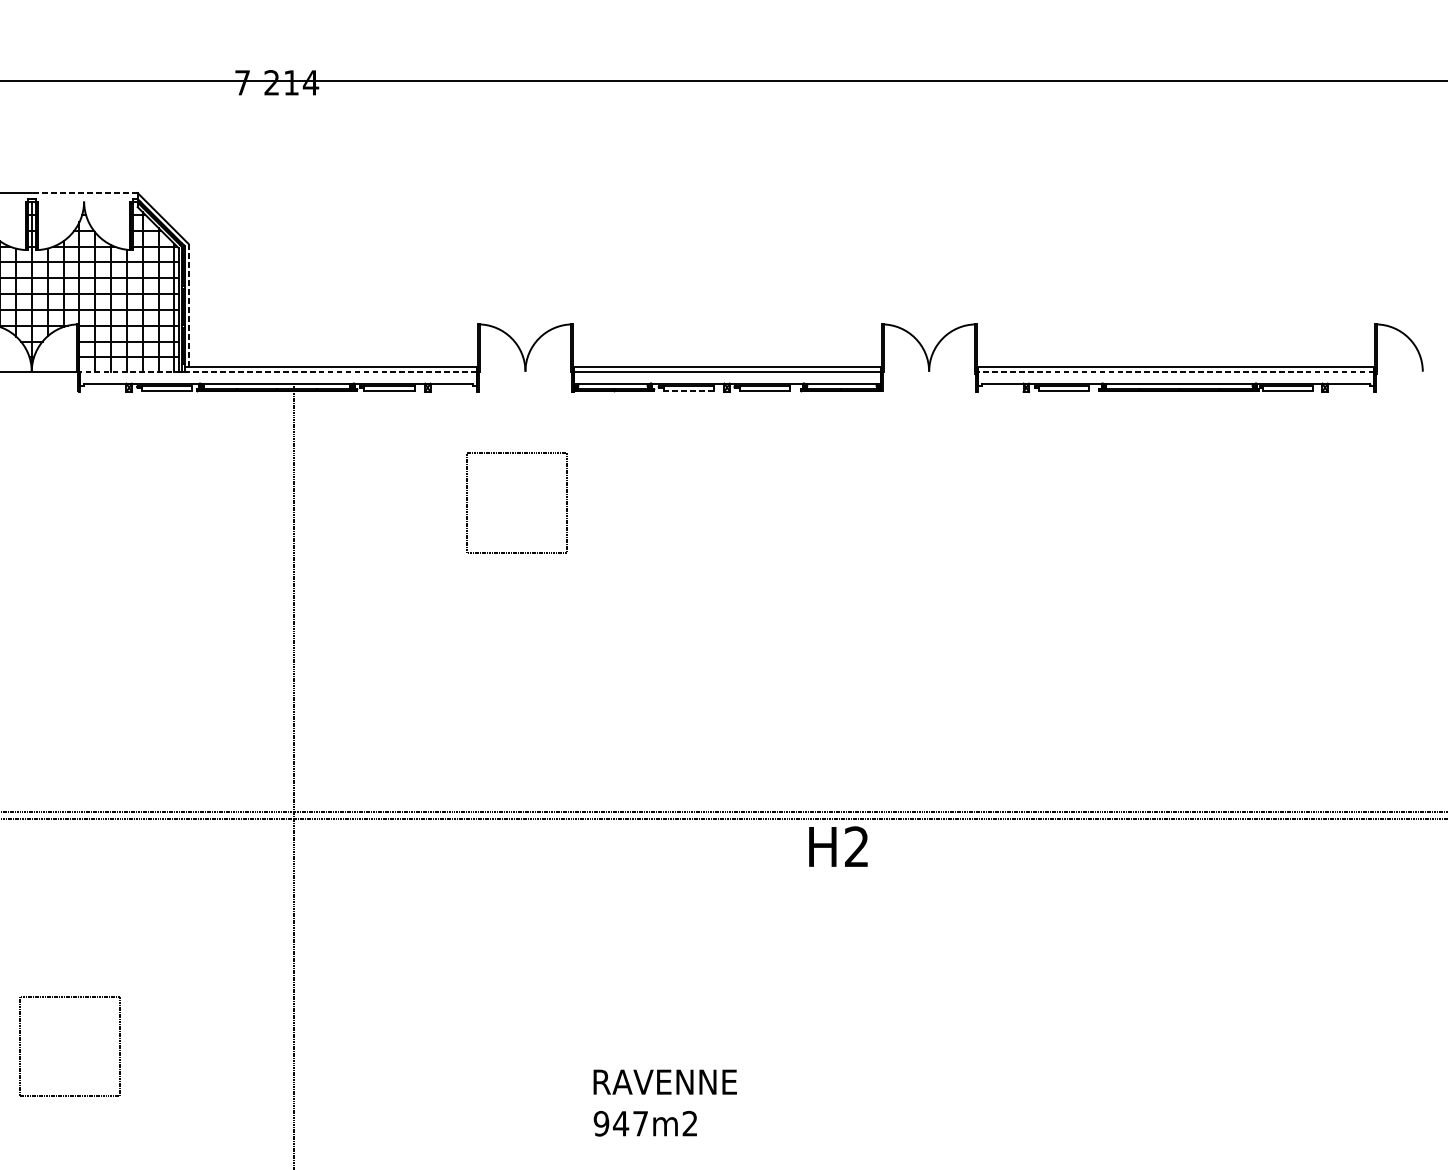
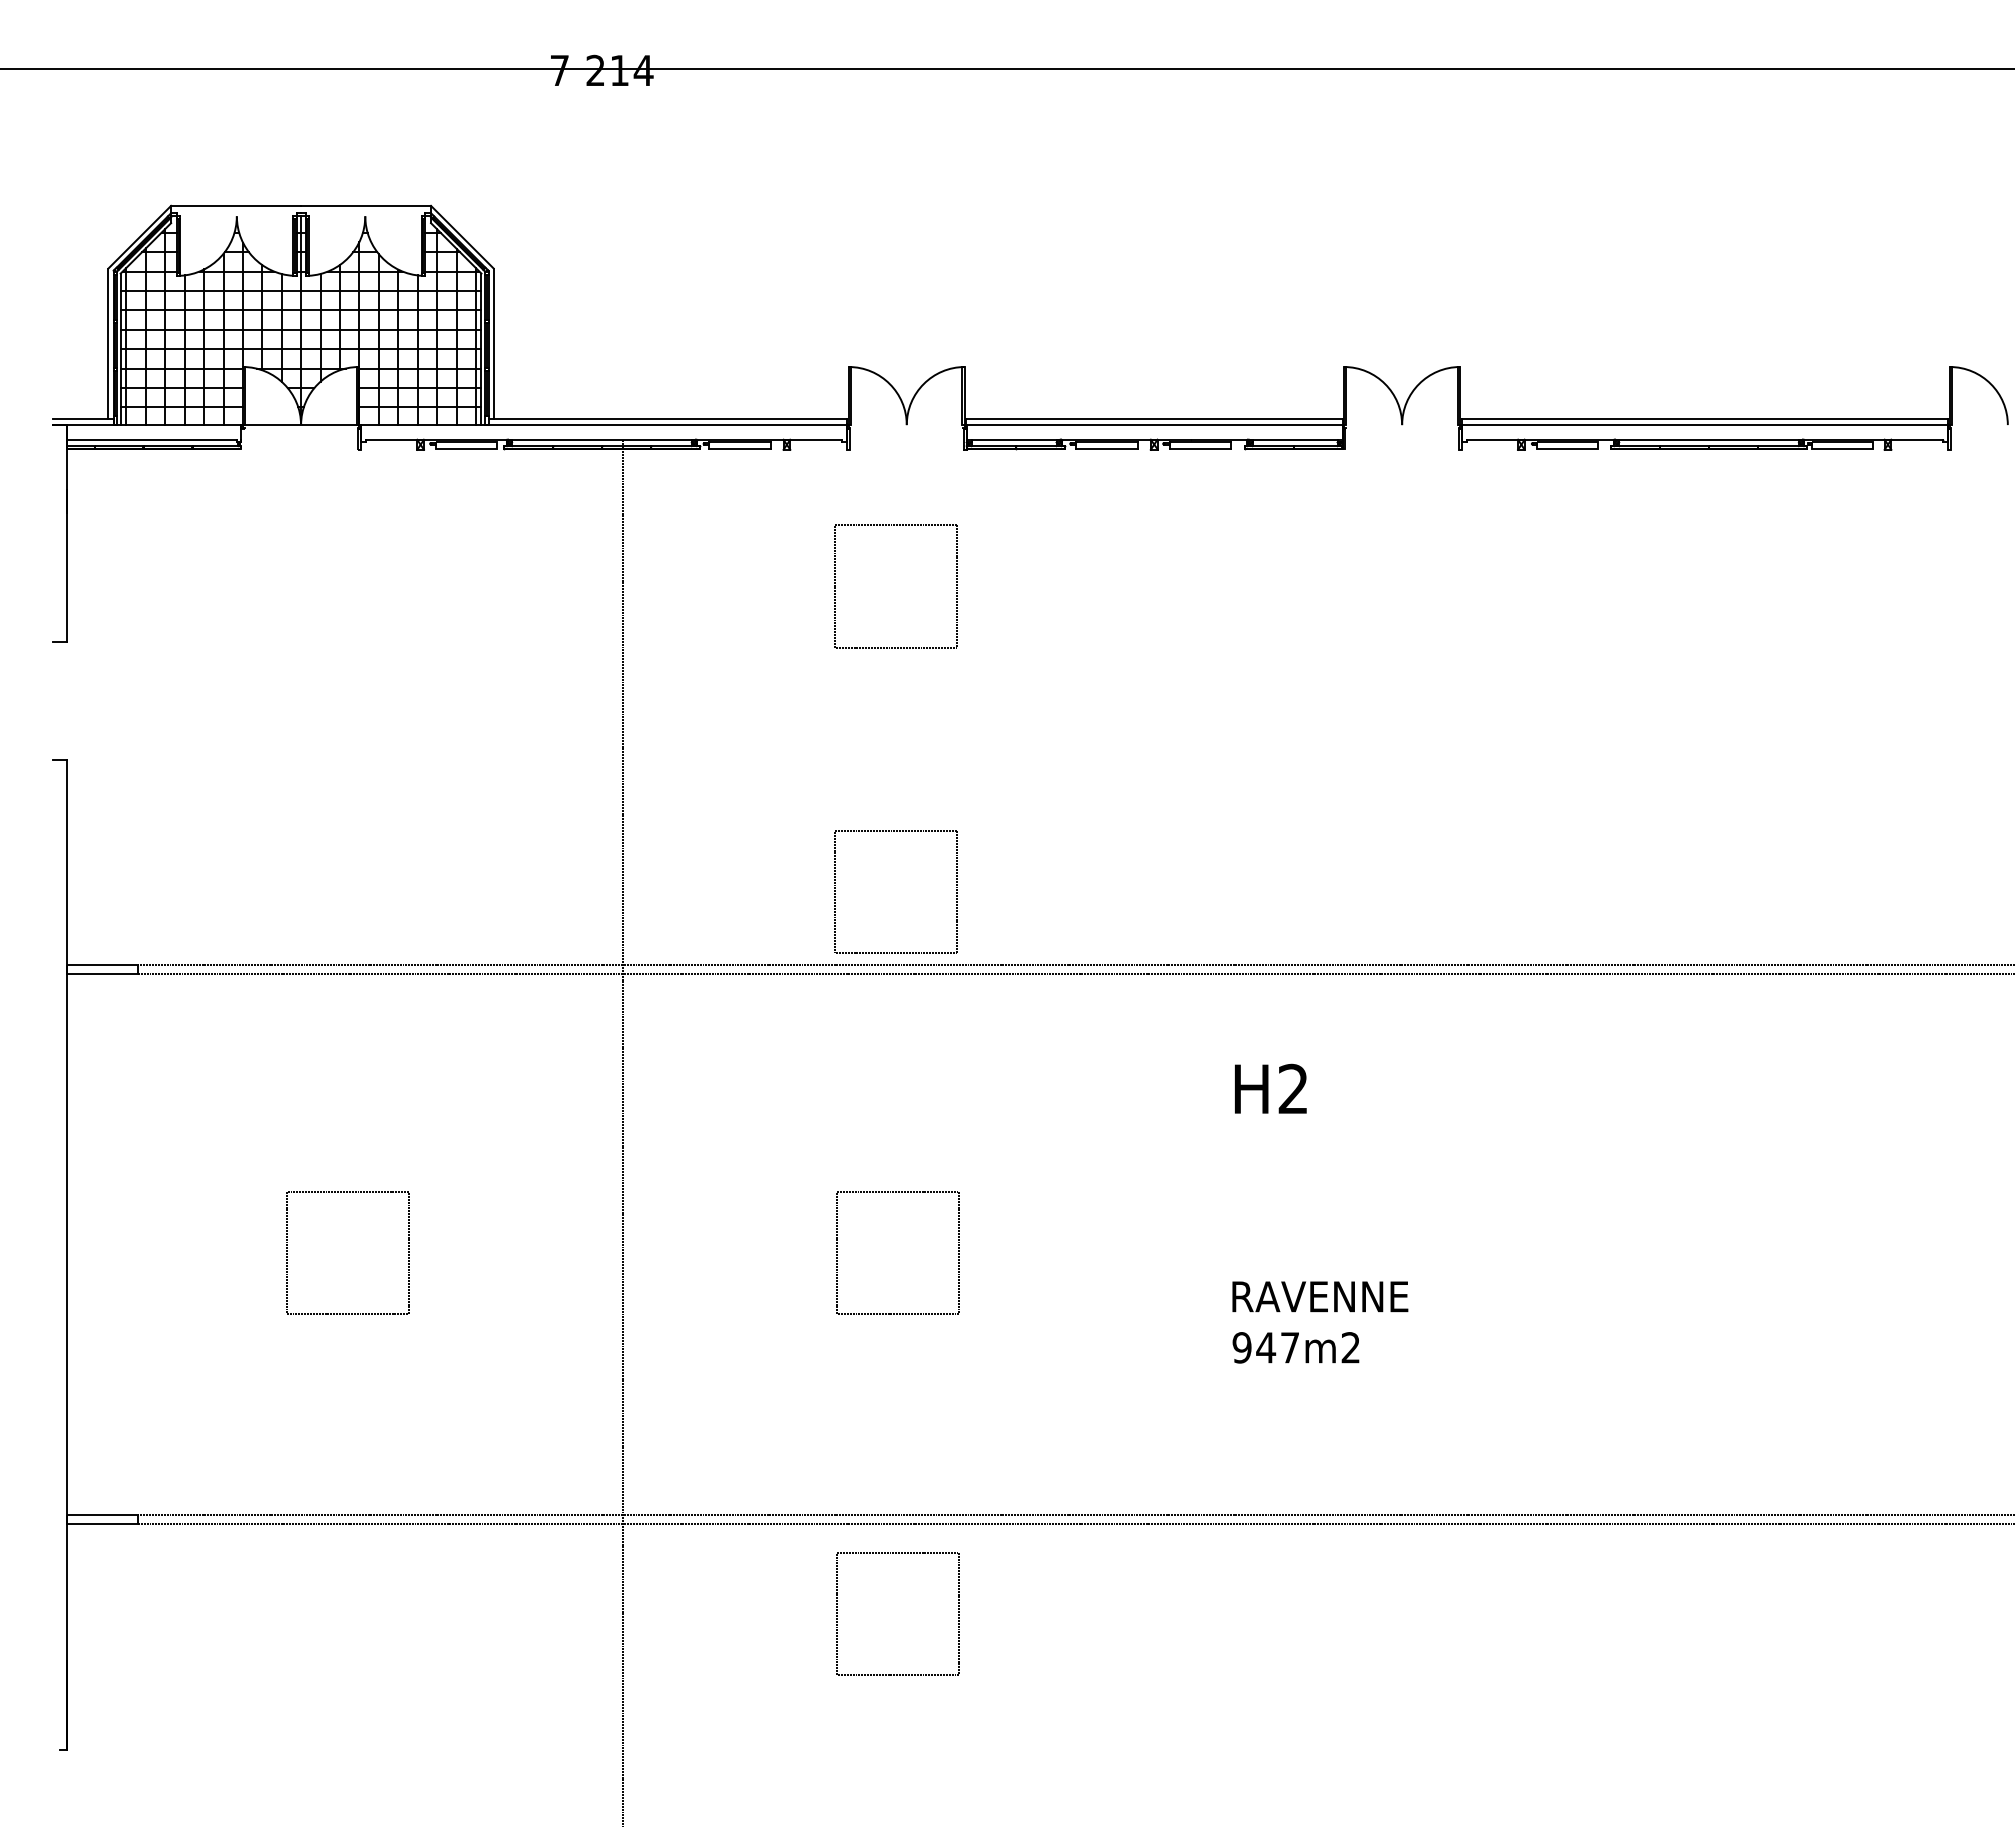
line: (85, 192) -> (366, 205), dashed -> solid
line: (188, 305) -> (493, 343), dashed -> solid
line: (278, 372) -> (603, 425), dashed -> solid
line: (1175, 372) -> (1704, 425), dashed -> solid
line: (688, 390) -> (1106, 448), dashed -> solid
part: (467, 751) -> (835, 891), added
text: (838, 846) -> (1270, 1088), moved
part: (468, 1046) -> (837, 1252), added
text: (665, 1103) -> (1320, 1322), moved

